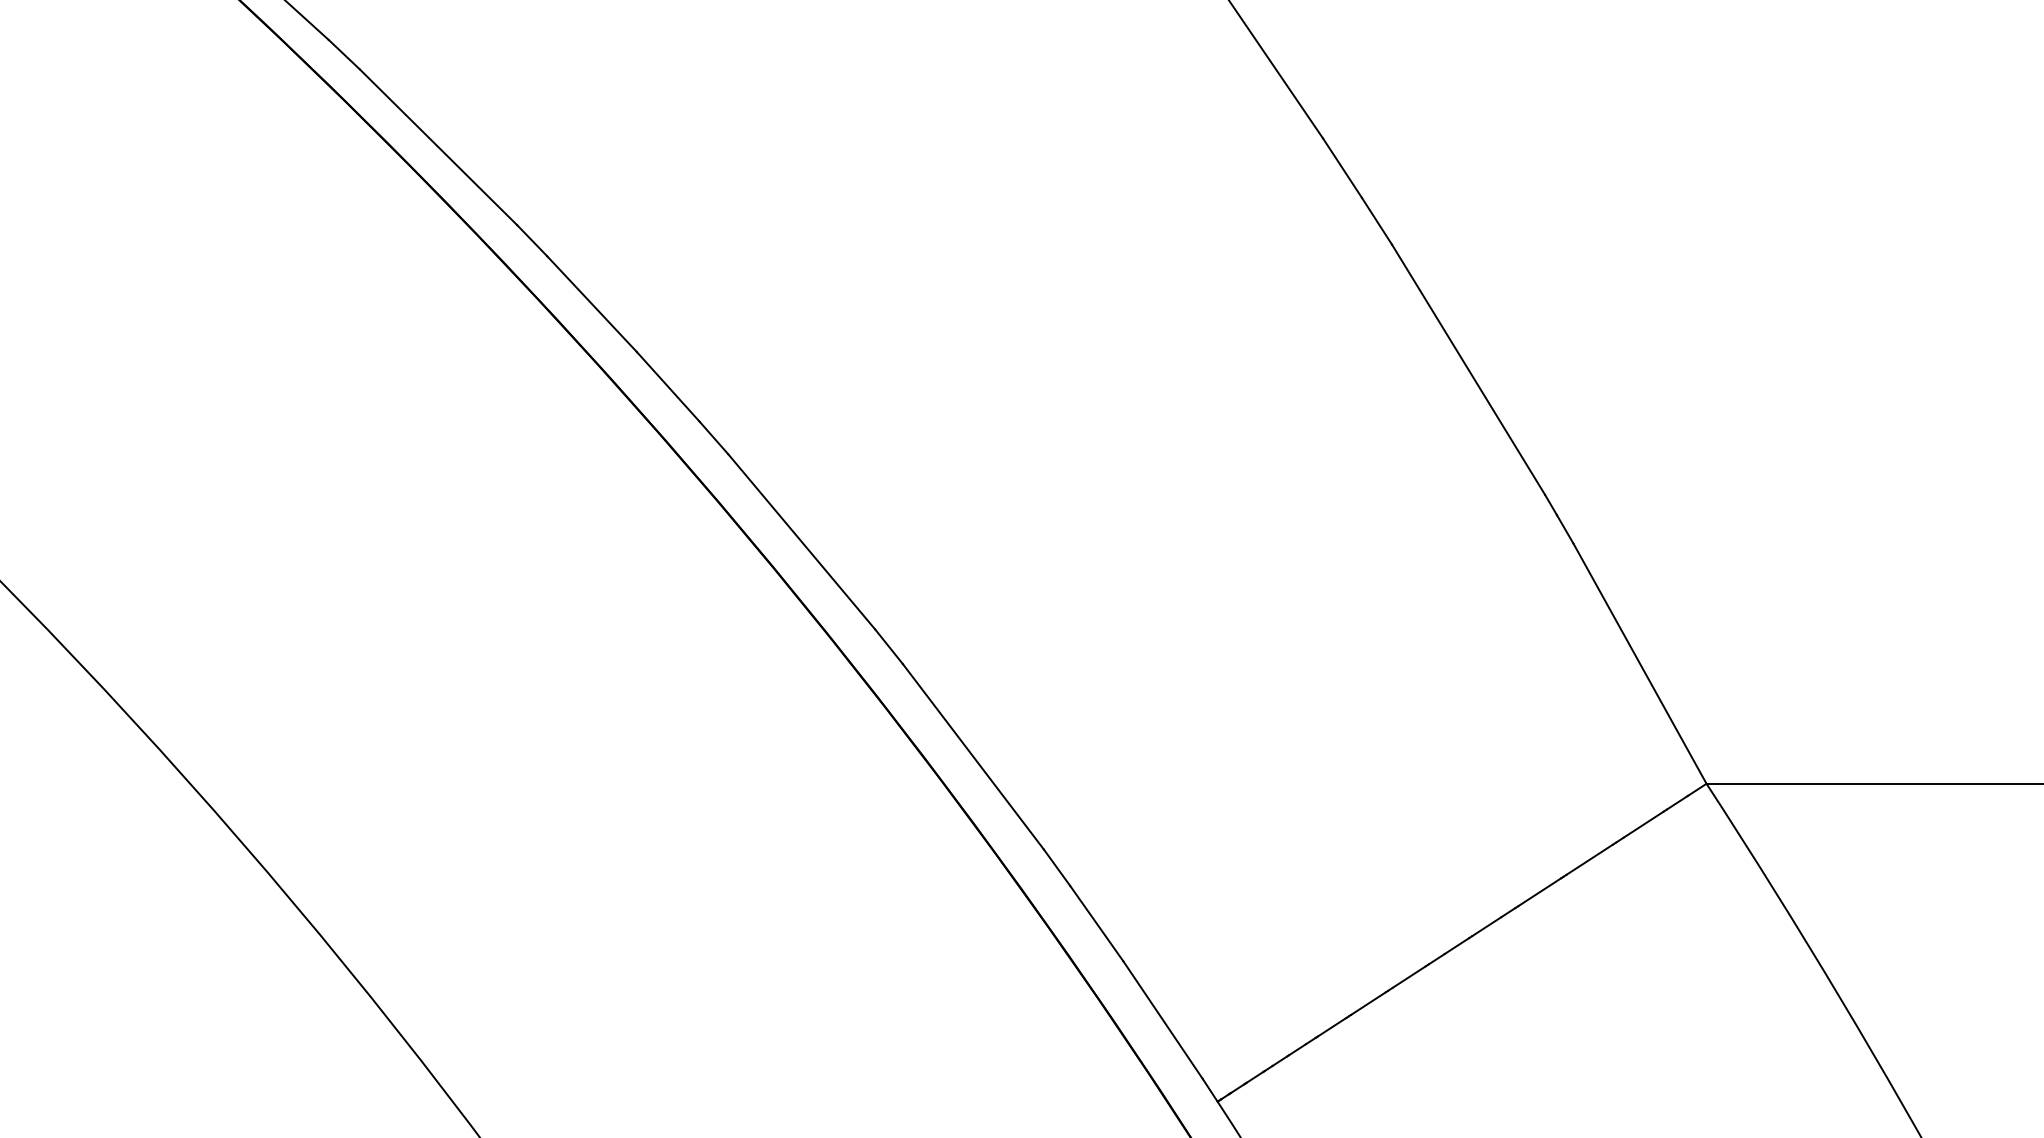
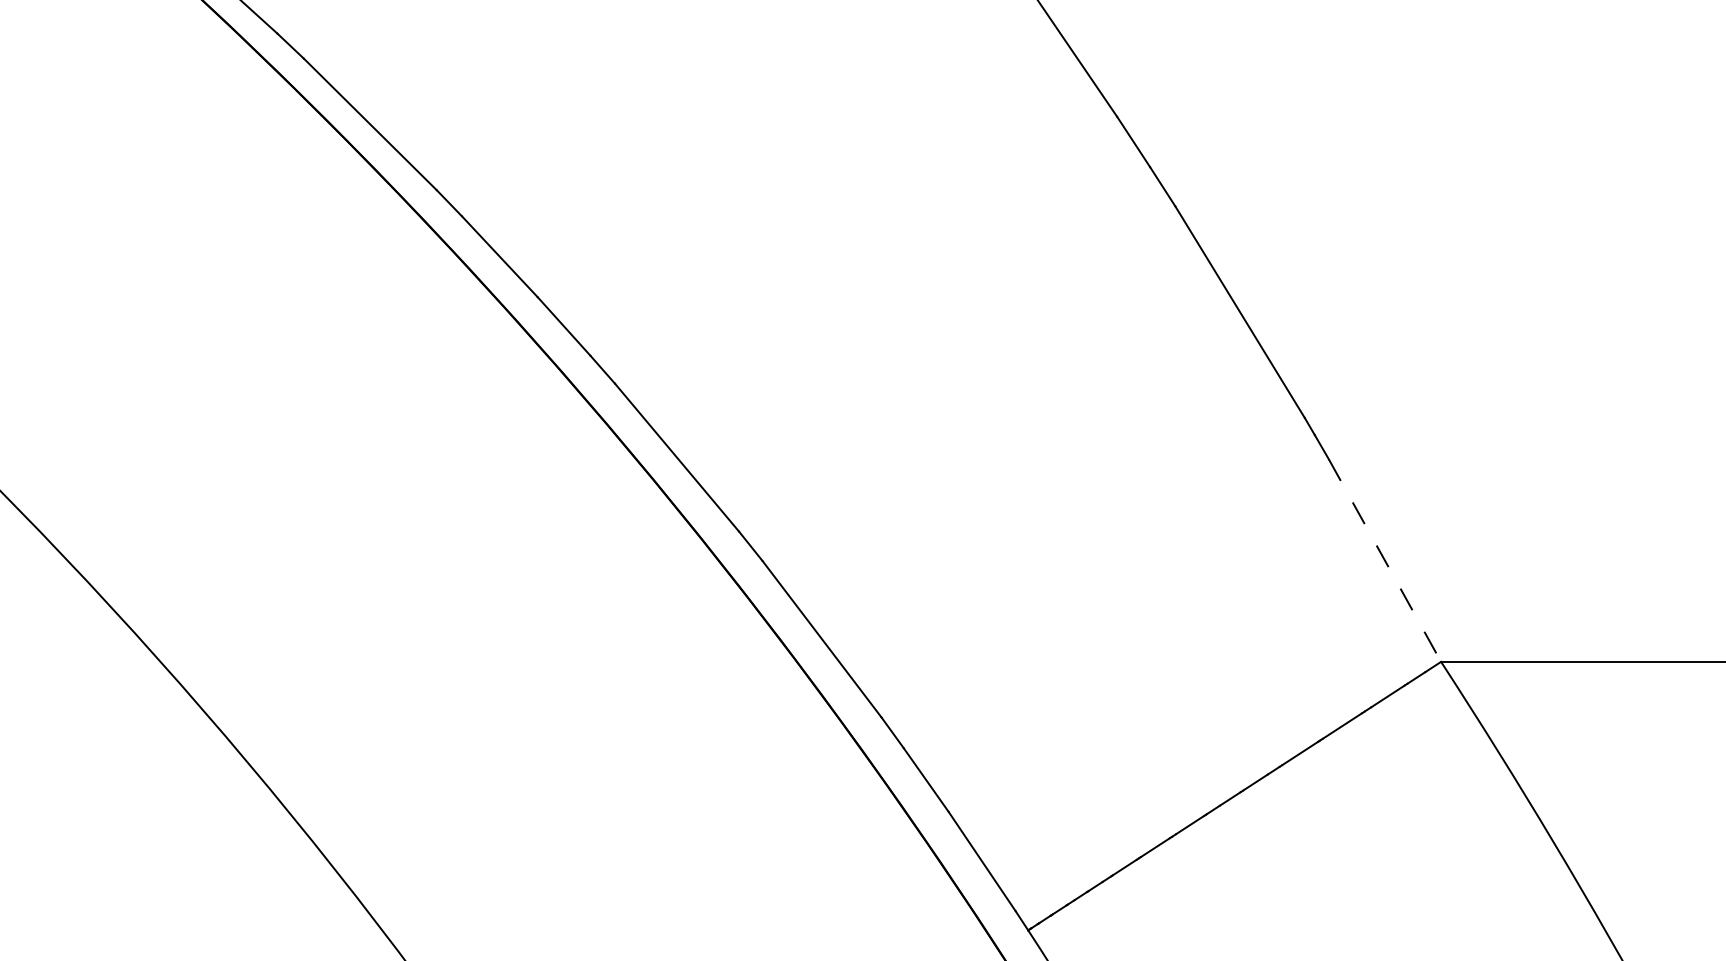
line: (1640, 664) -> (1385, 561), solid -> dashed

